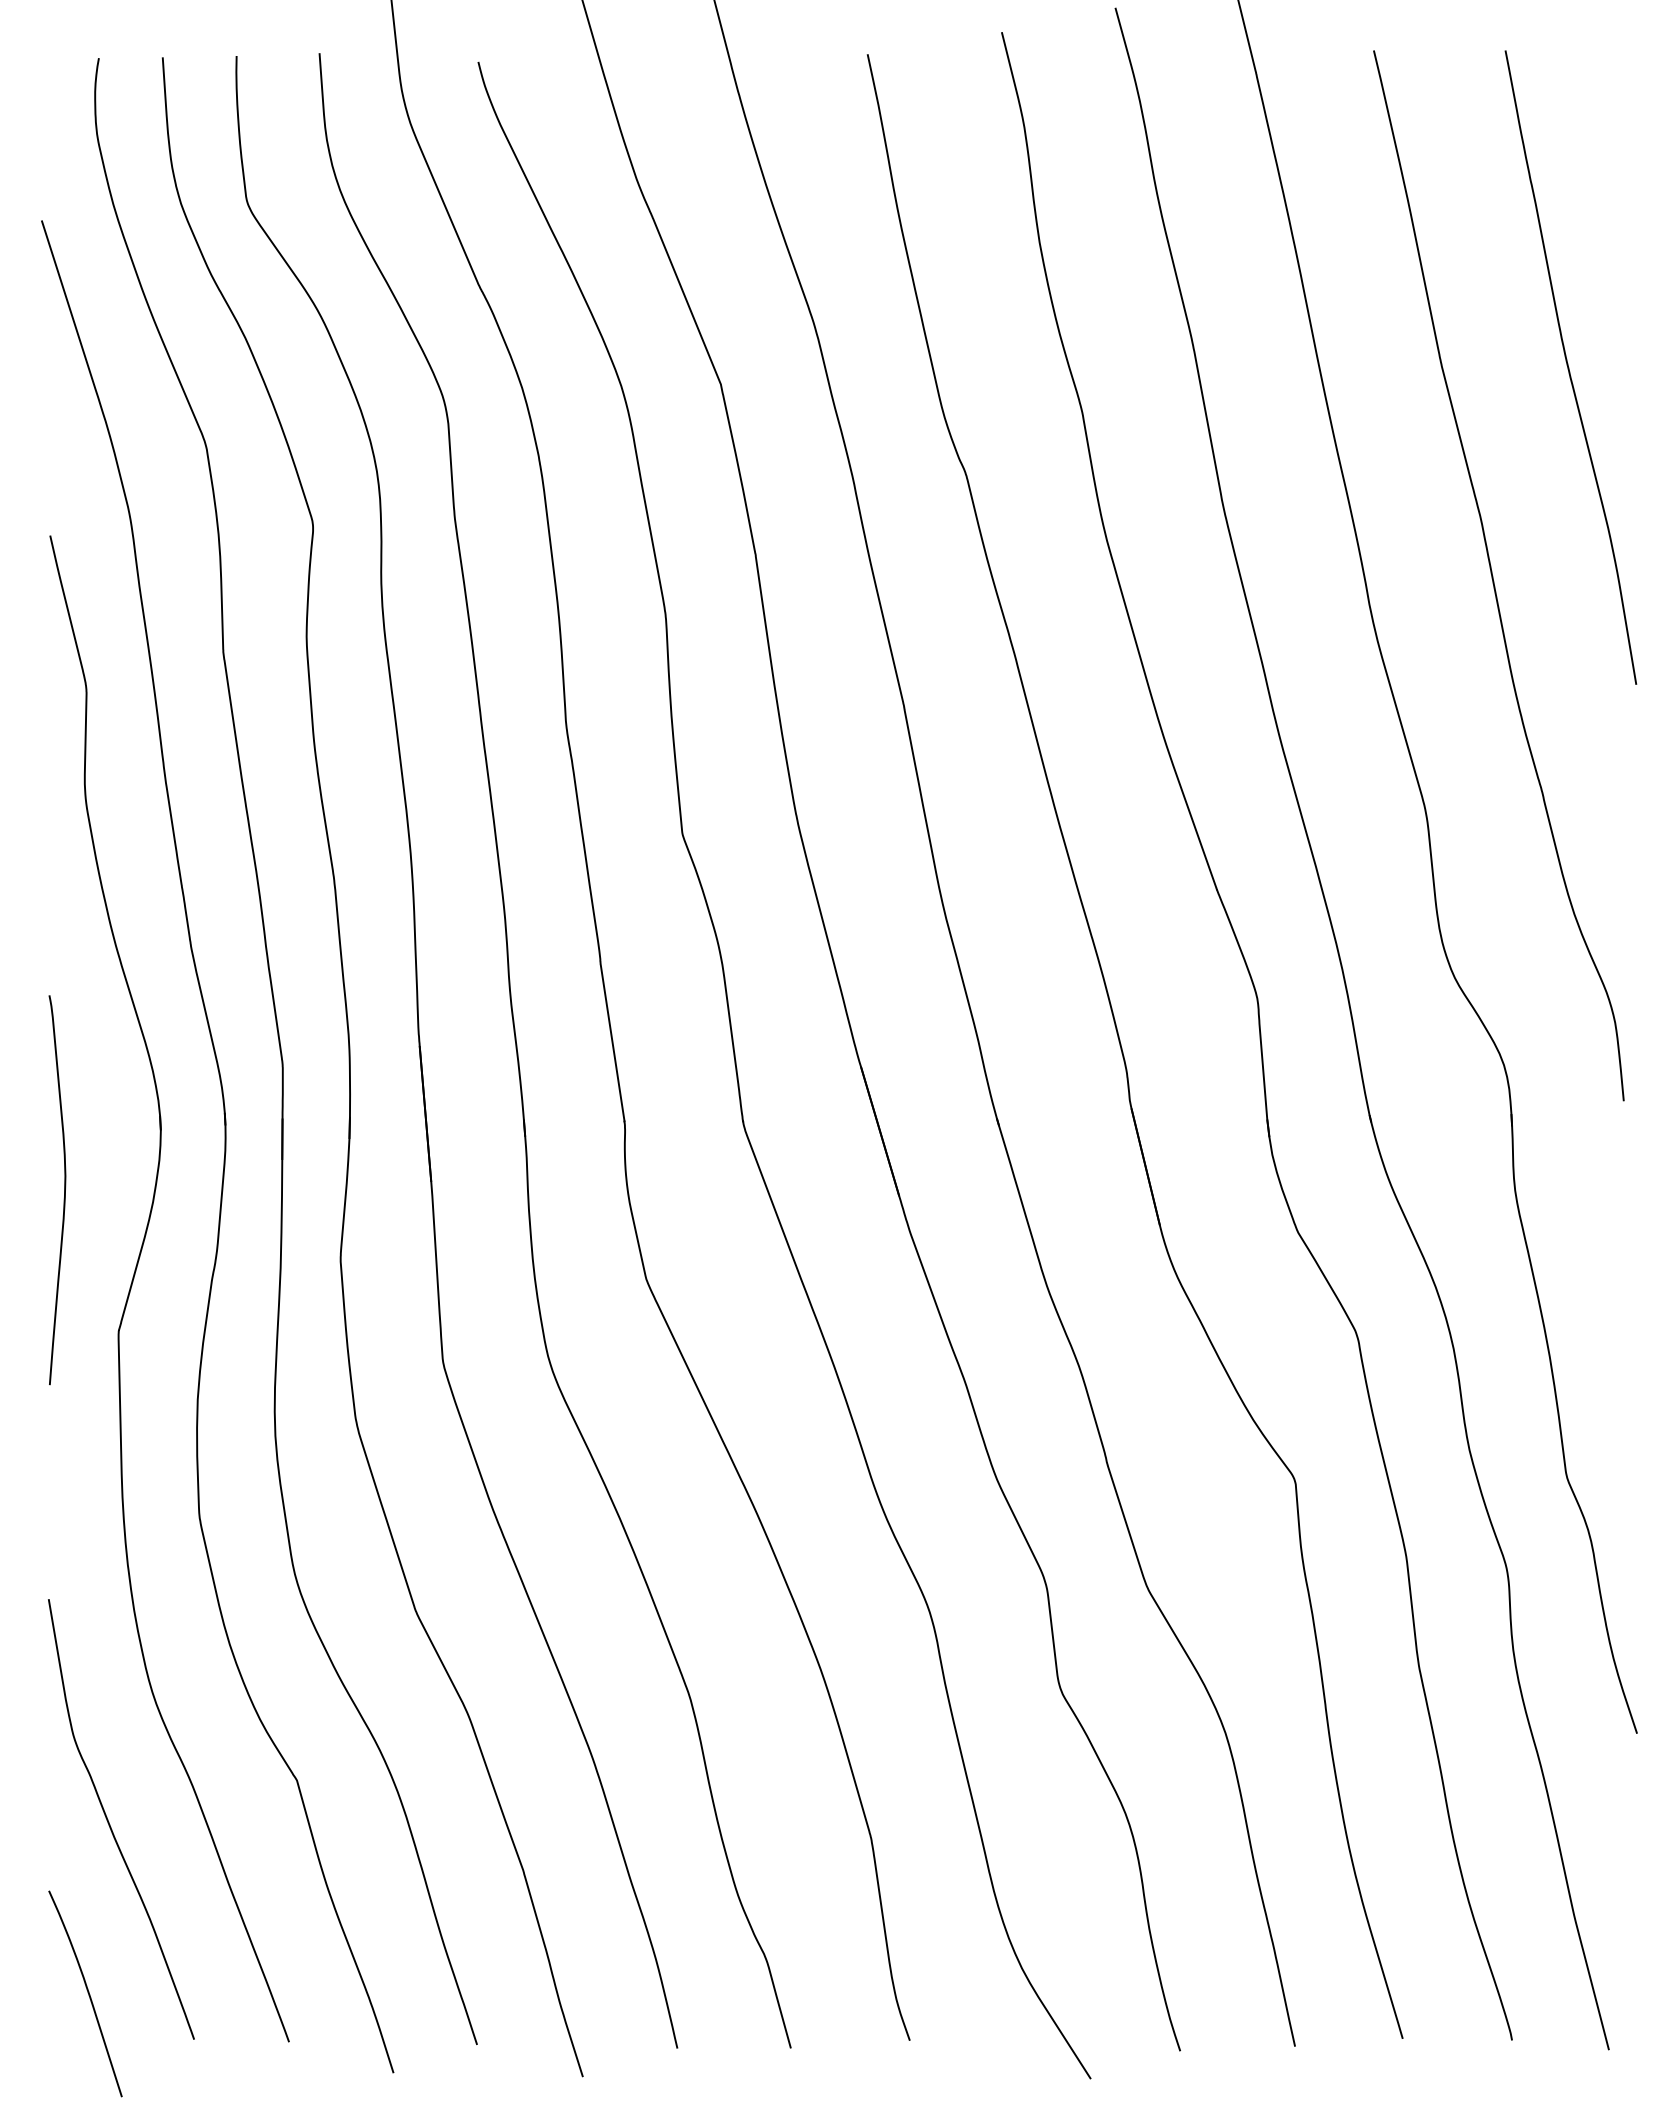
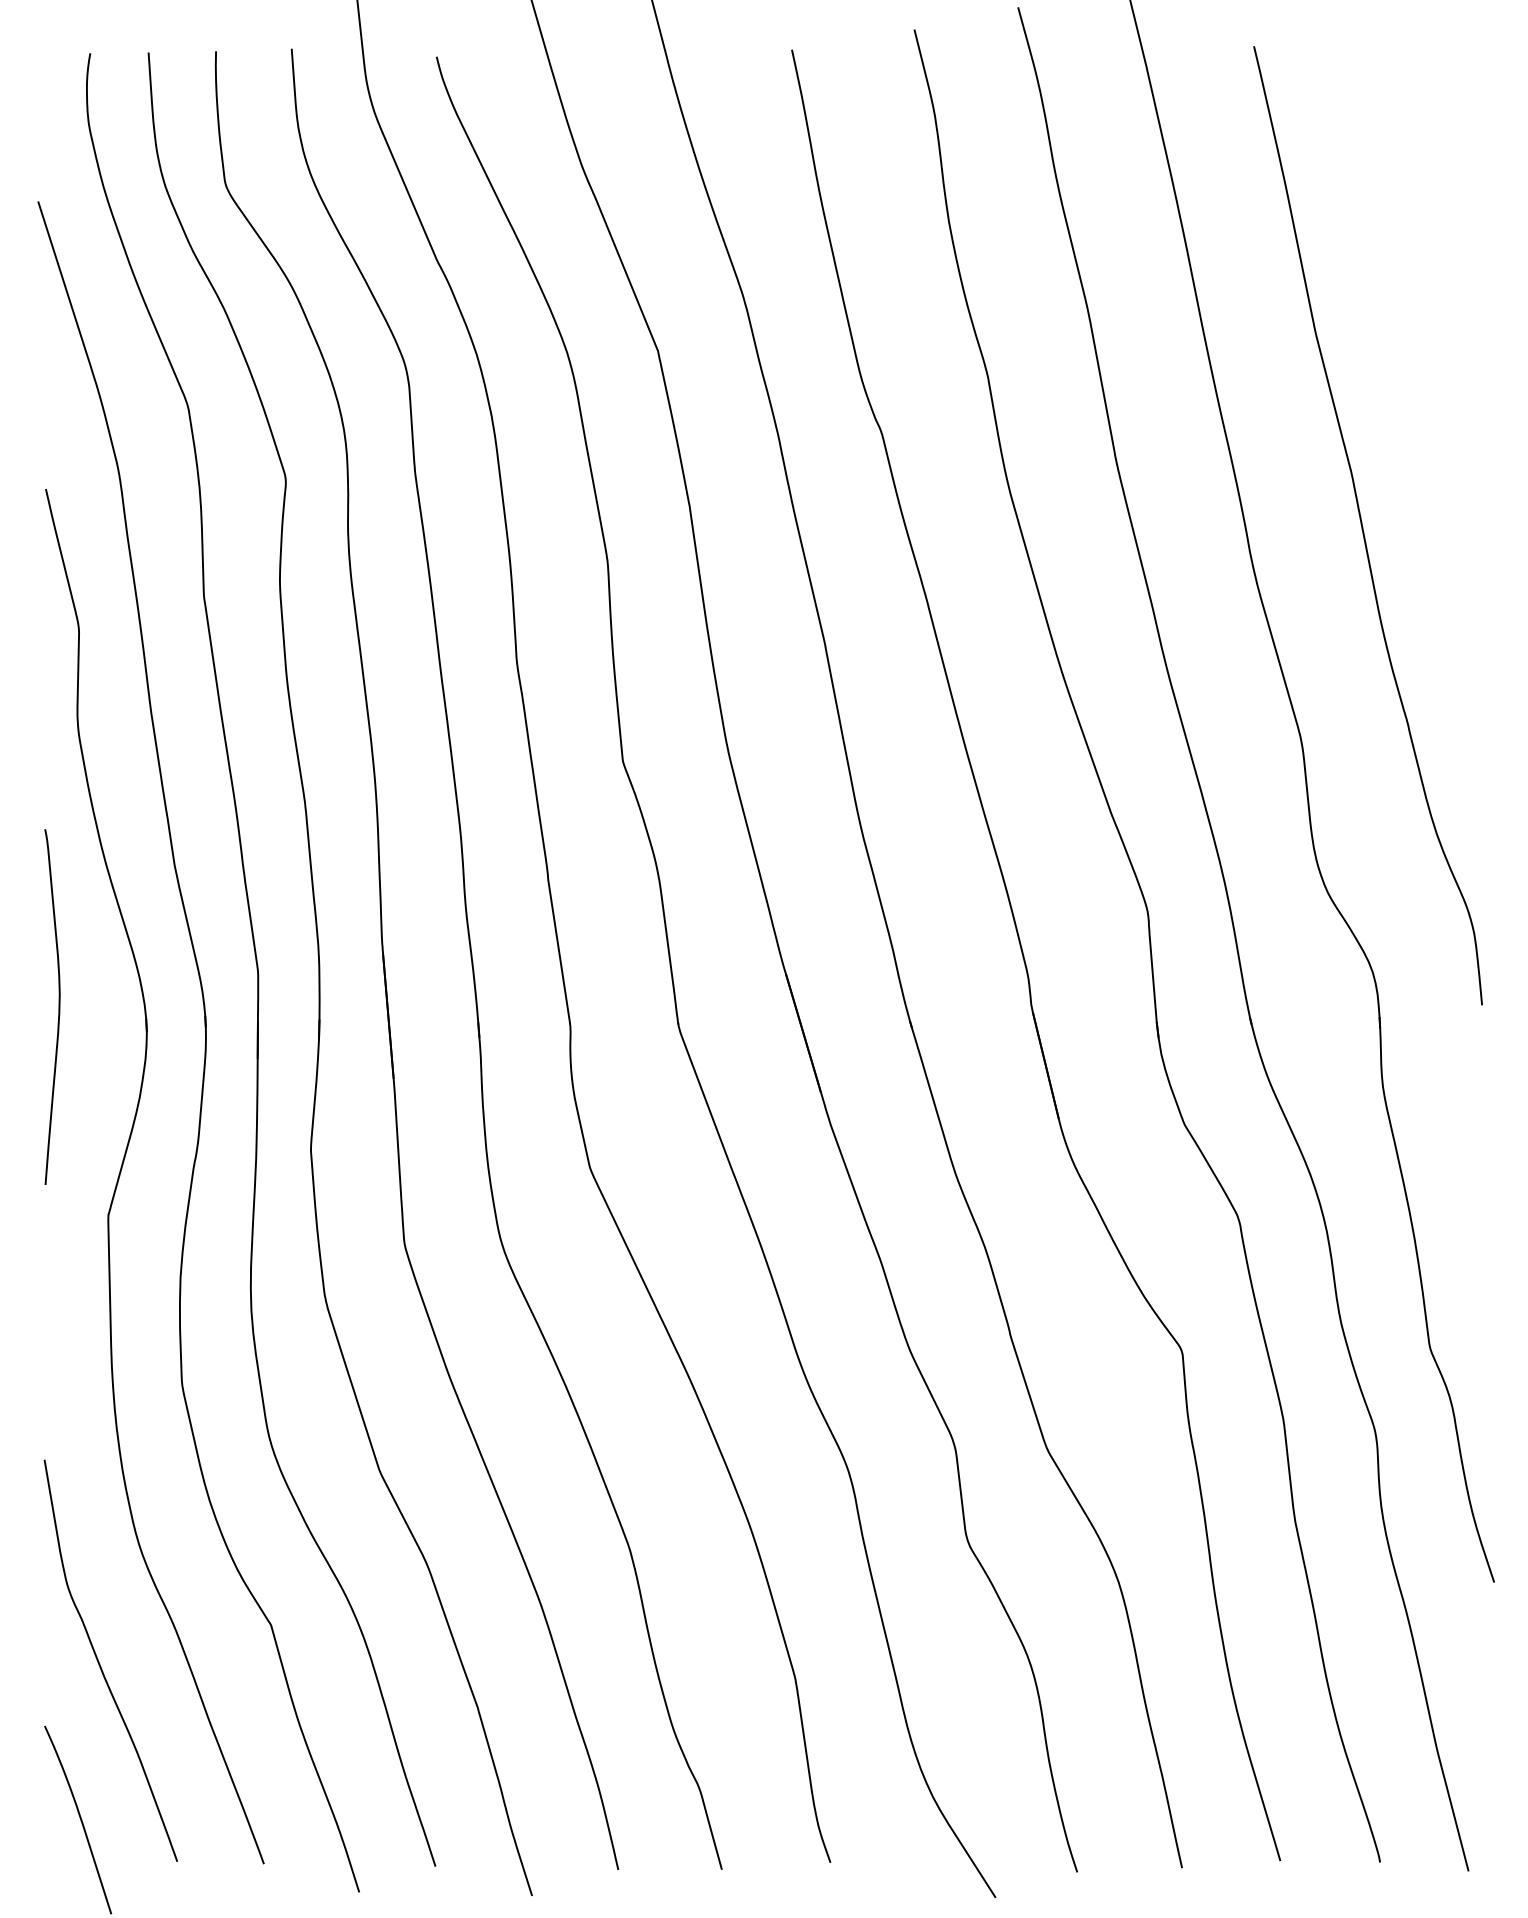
curve: (1569, 367) -> (1432, 335), removed
curve: (64, 1190) -> (58, 1007), moved

